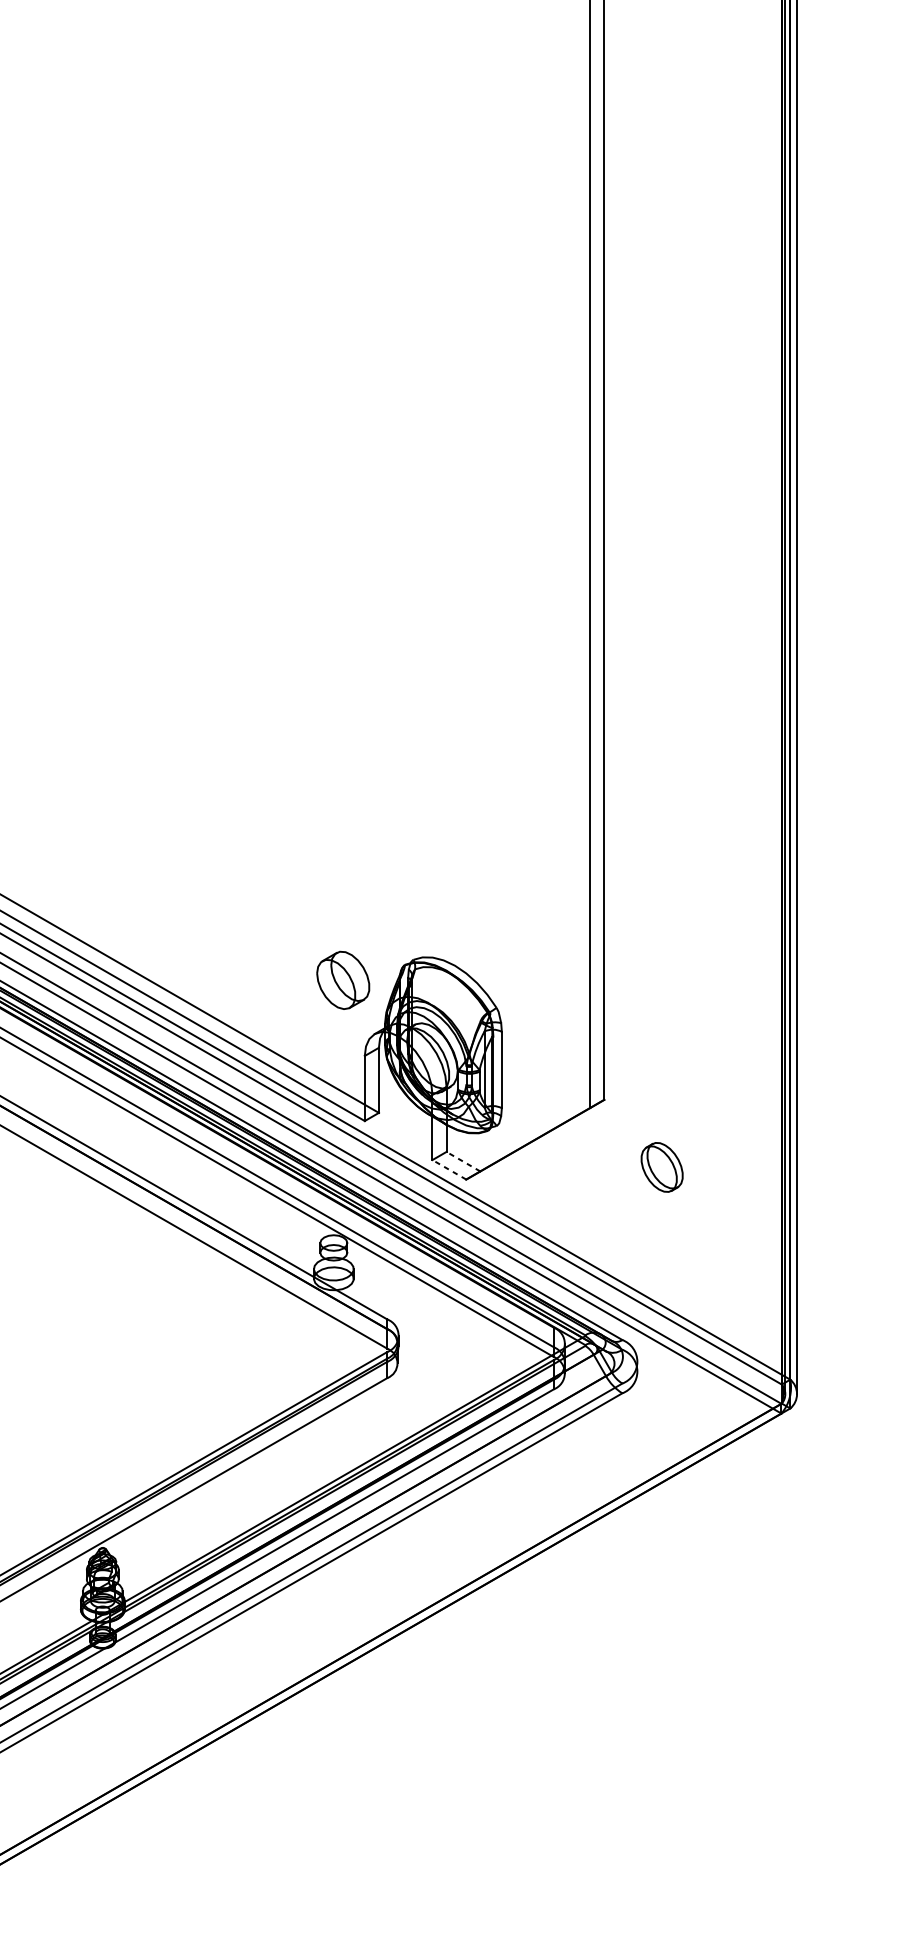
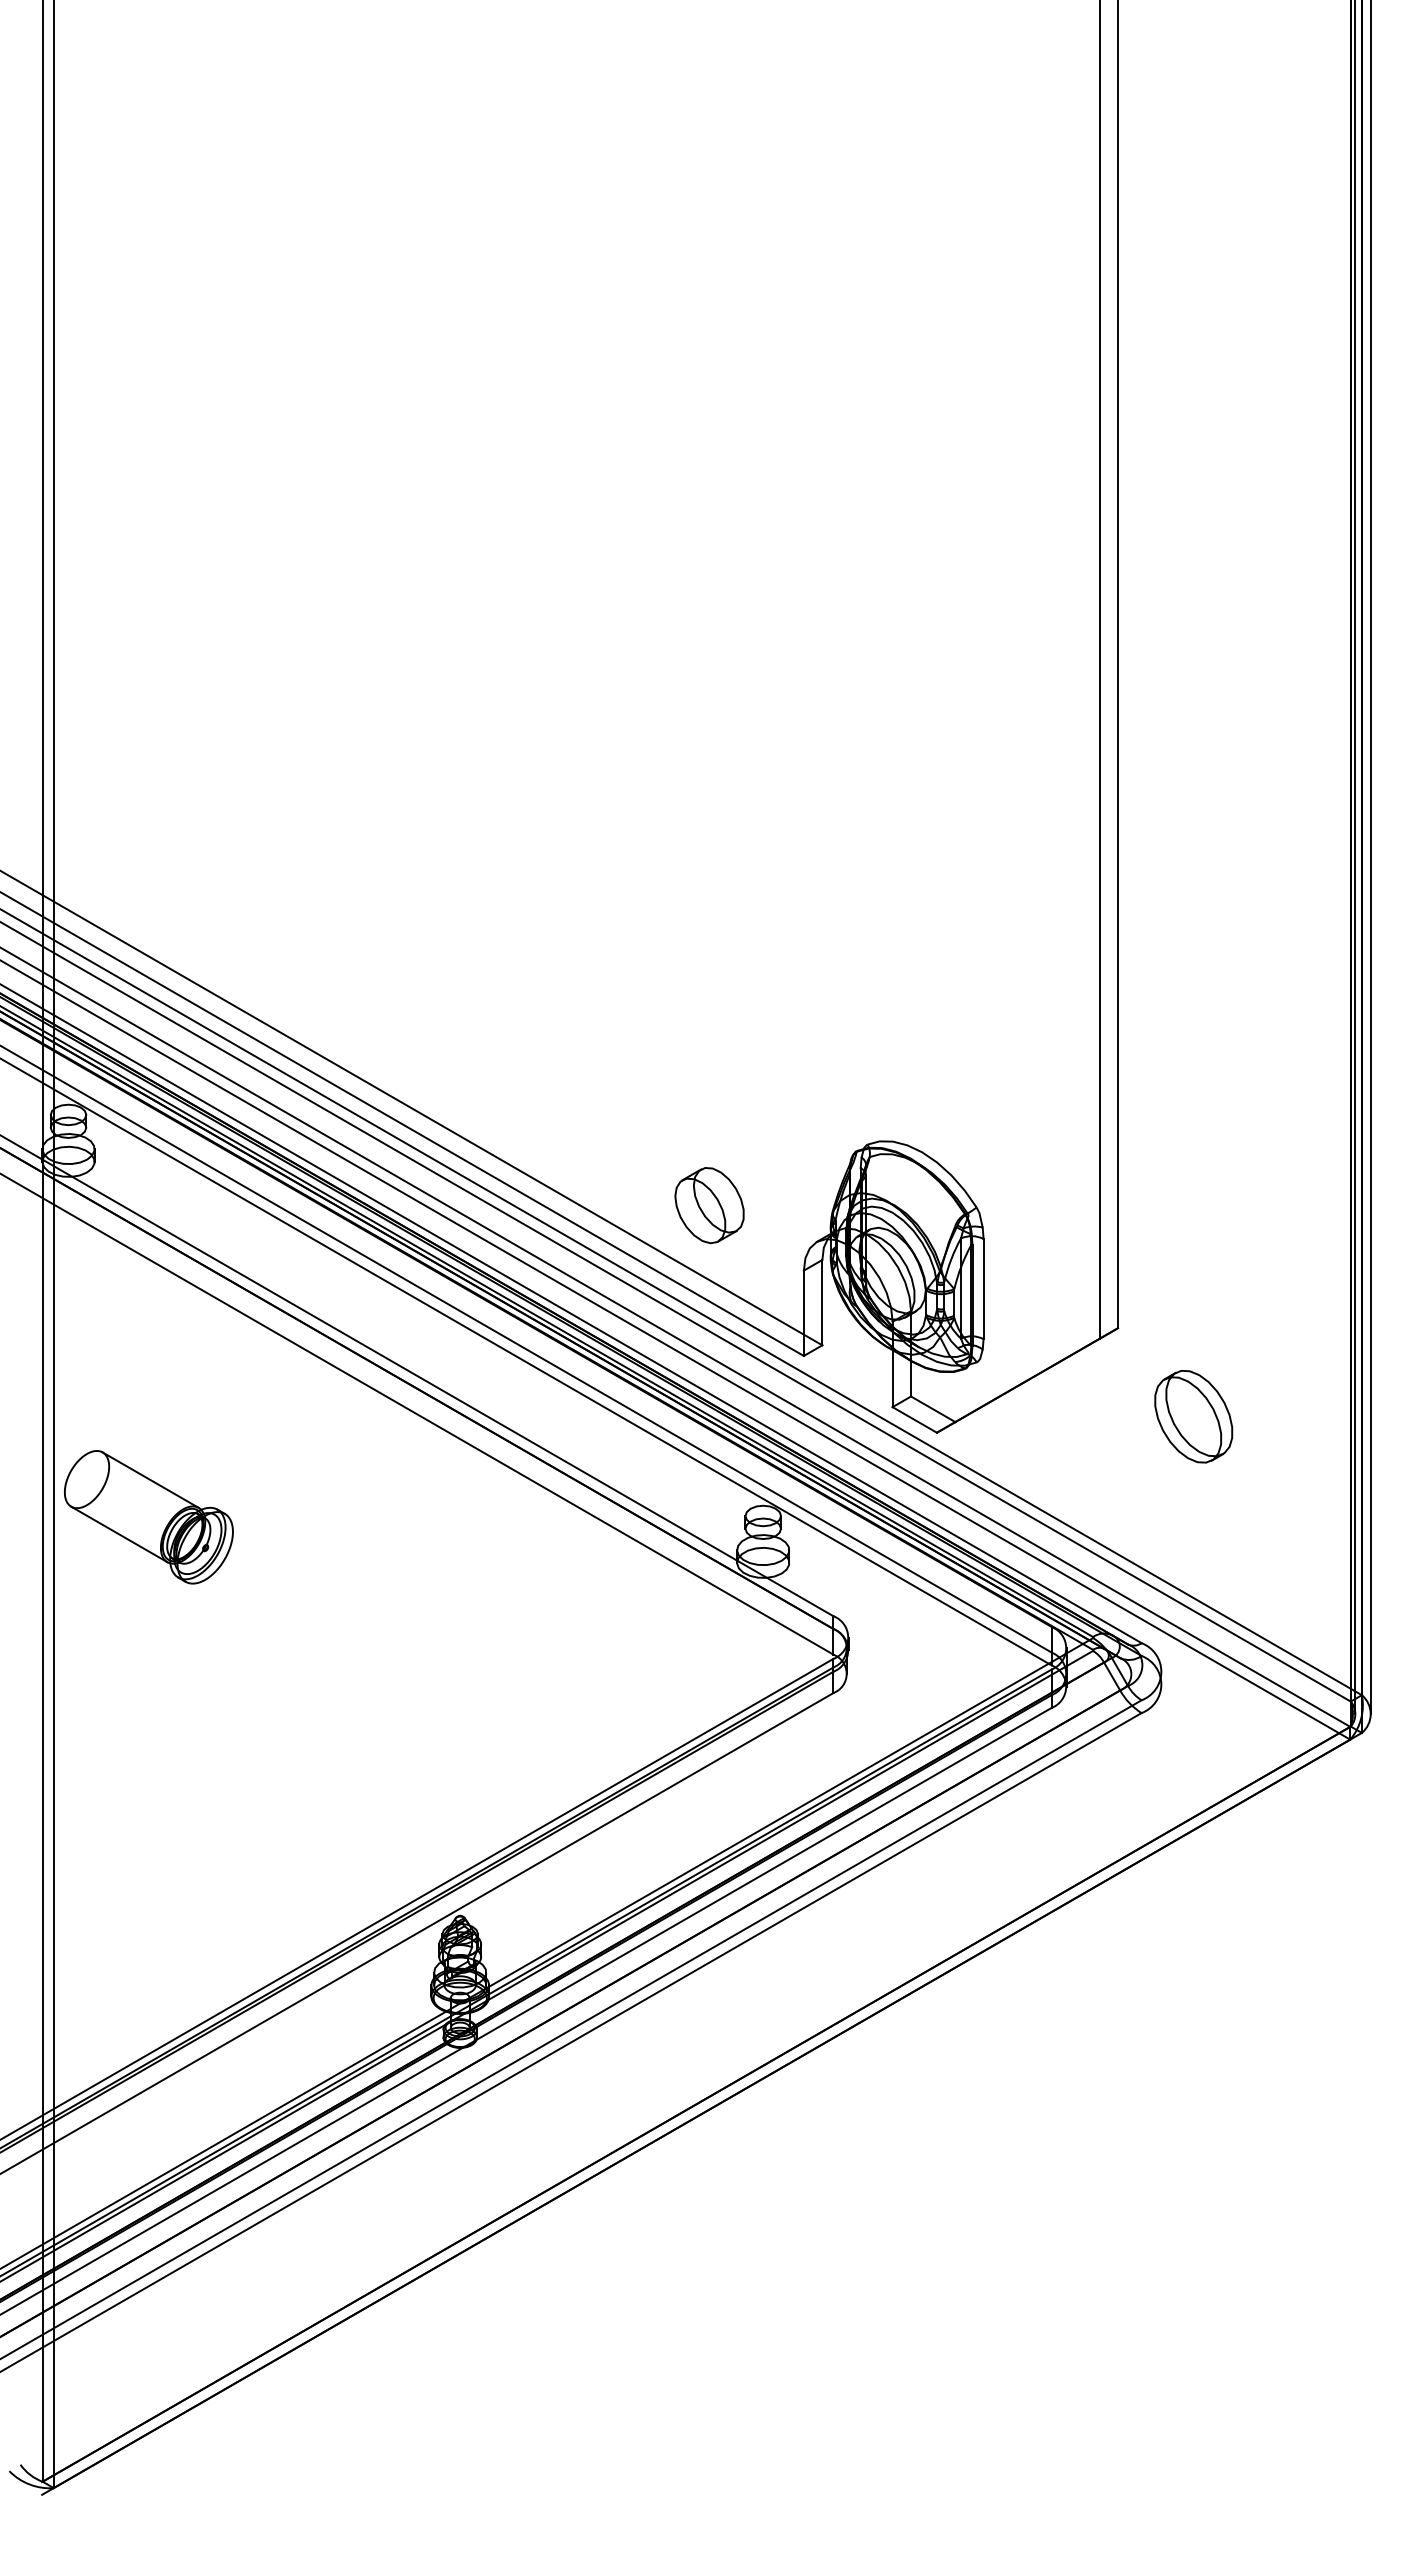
part: (343, 980) -> (709, 1205), moved
line: (463, 1161) -> (933, 1409), dashed -> solid
part: (661, 1167) -> (1193, 1416), size x1.43
line: (449, 1169) -> (914, 1419), dashed -> solid

